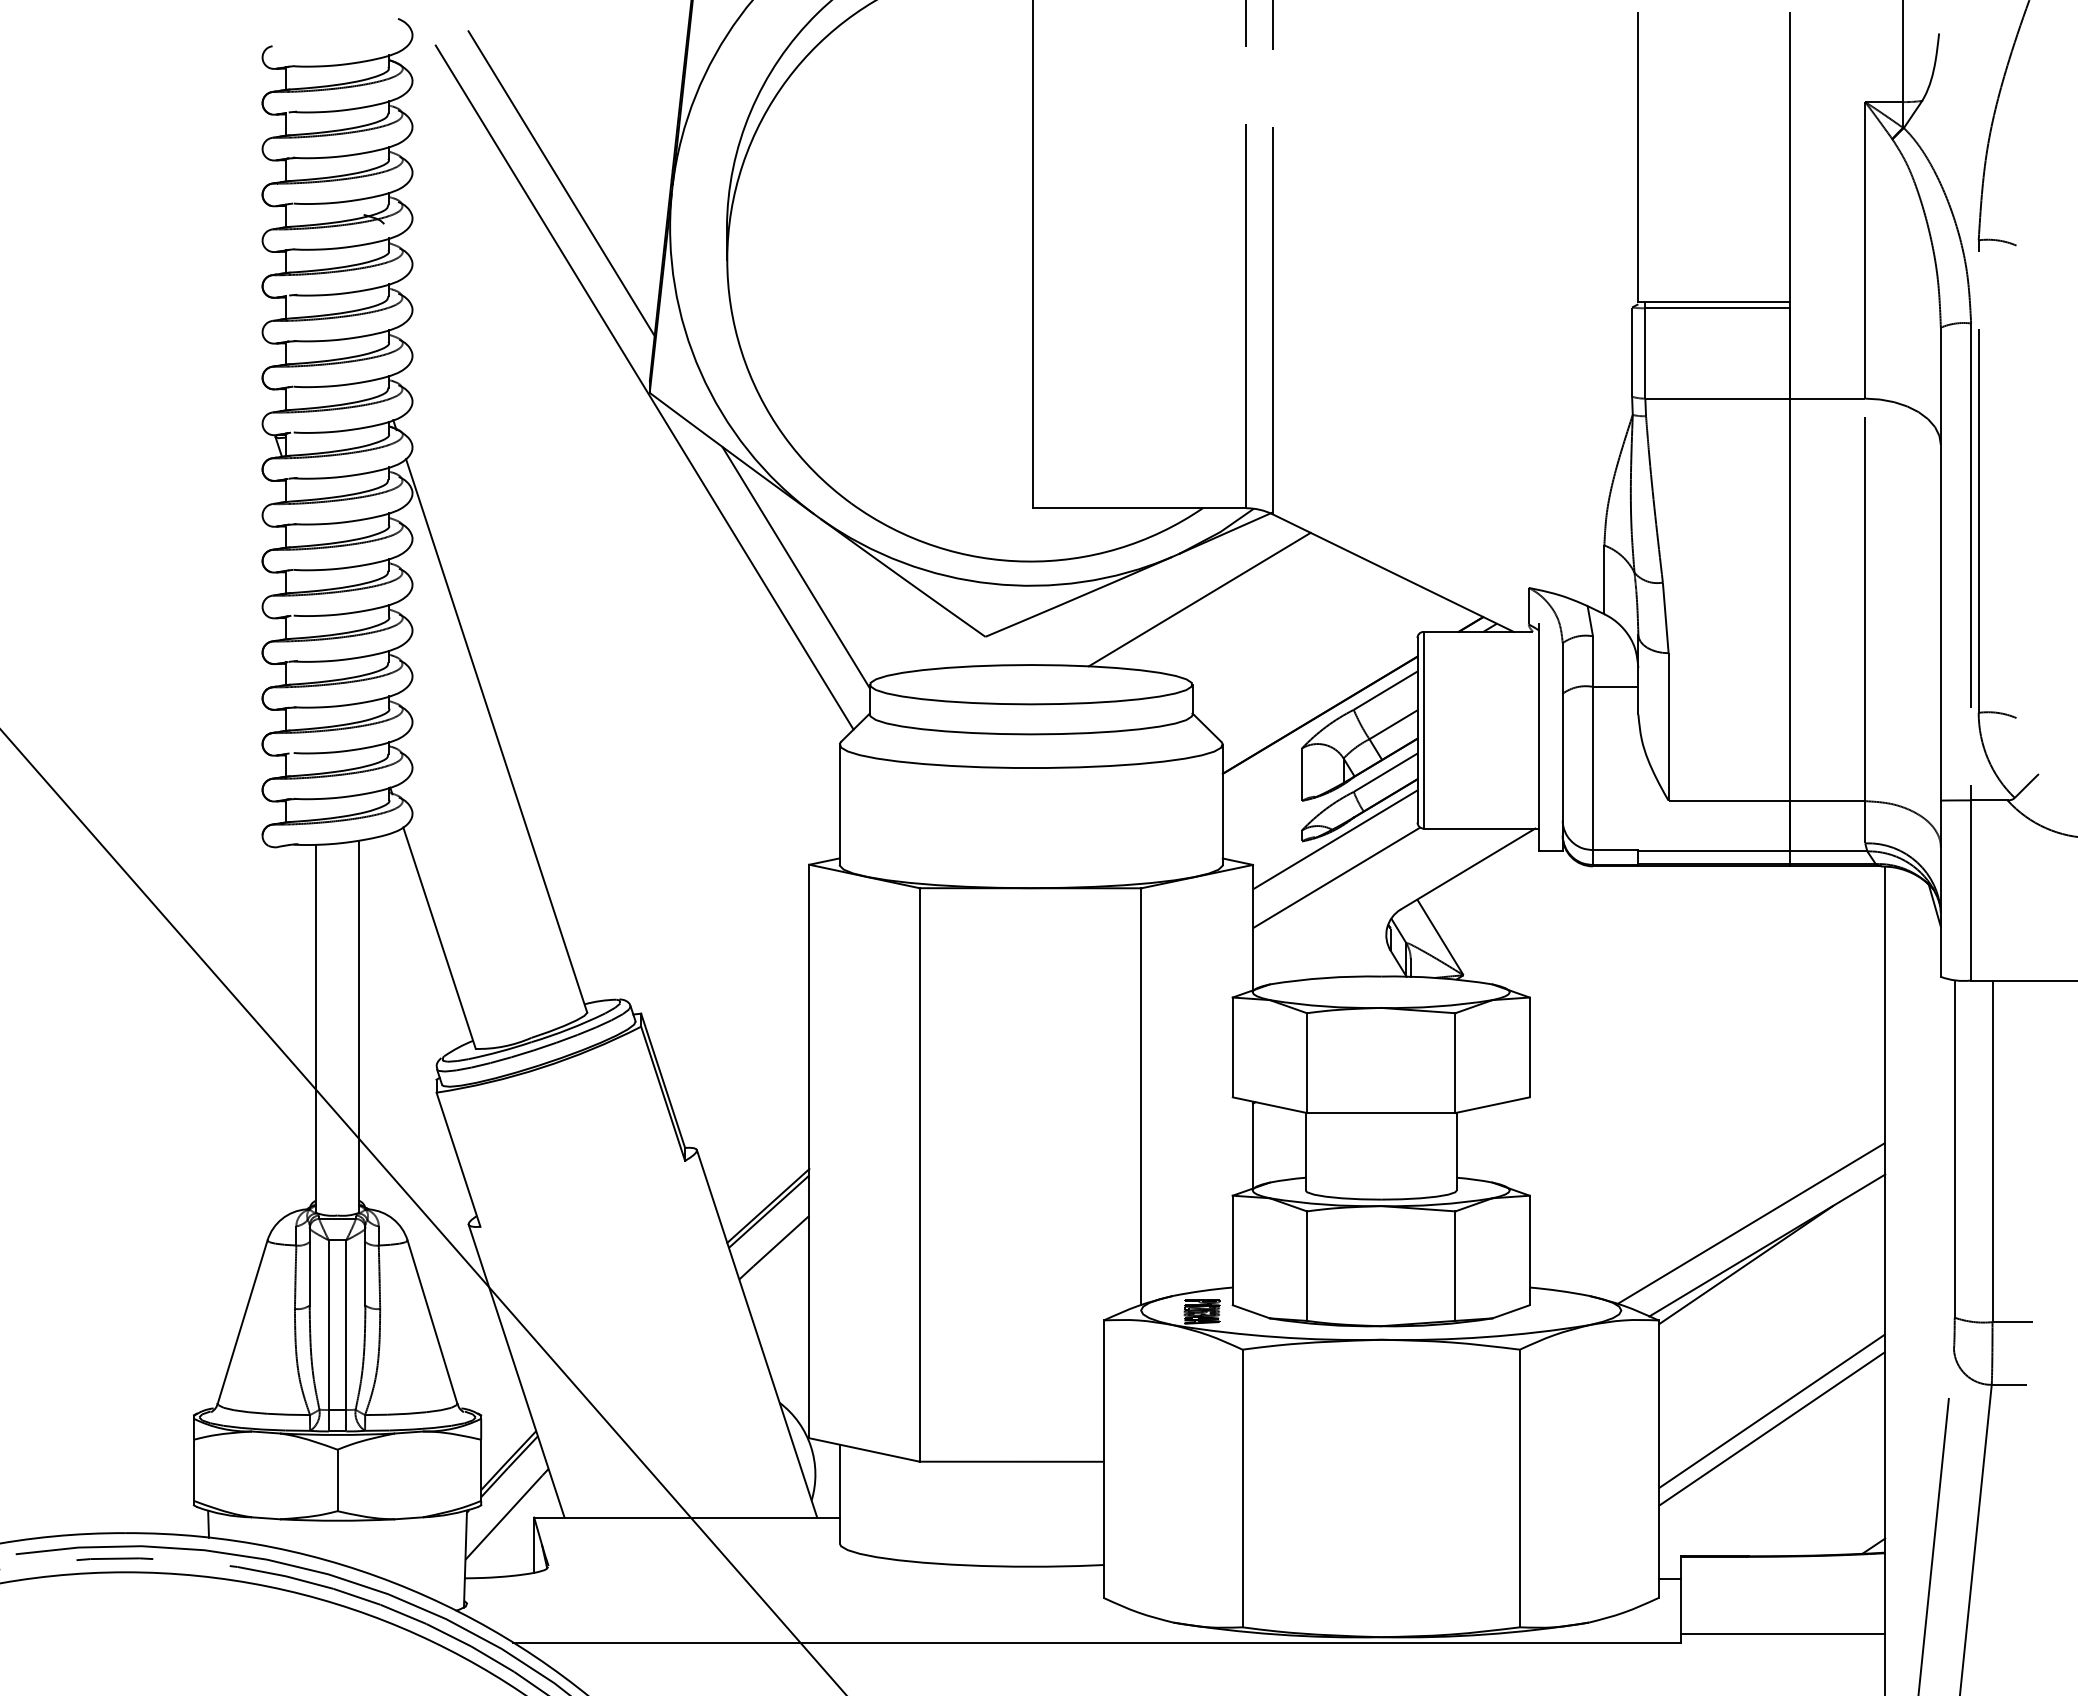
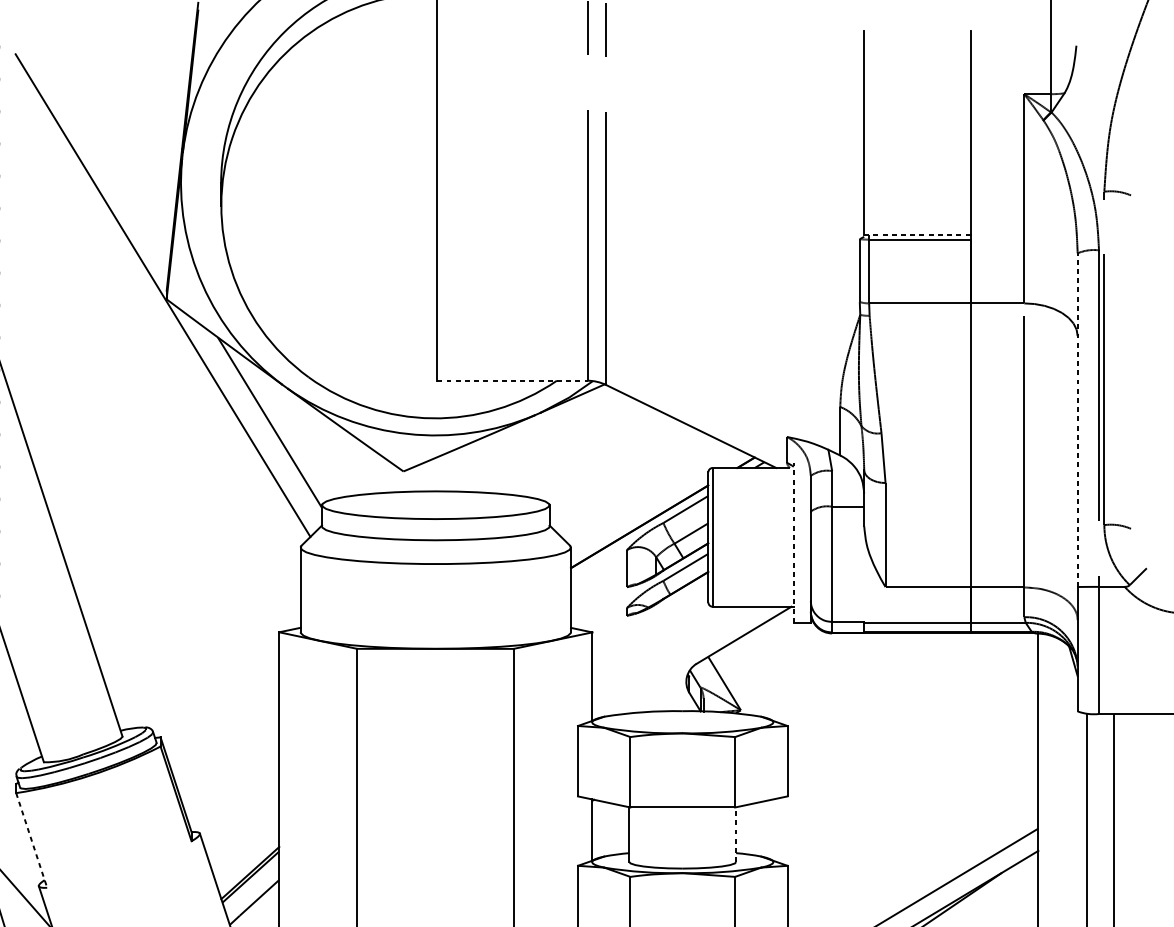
line: (561, 183) -> (104, 151), removed
line: (1713, 302) -> (917, 235), solid -> dashed
line: (1140, 508) -> (512, 380), solid -> dashed
line: (1940, 563) -> (1077, 419), solid -> dashed
line: (1199, 599) -> (554, 445), removed
line: (1538, 737) -> (793, 542), solid -> dashed
line: (1335, 839) -> (650, 614), removed
line: (1336, 877) -> (651, 641), removed
line: (1456, 1151) -> (735, 834), solid -> dashed
line: (458, 1159) -> (31, 840), solid -> dashed

